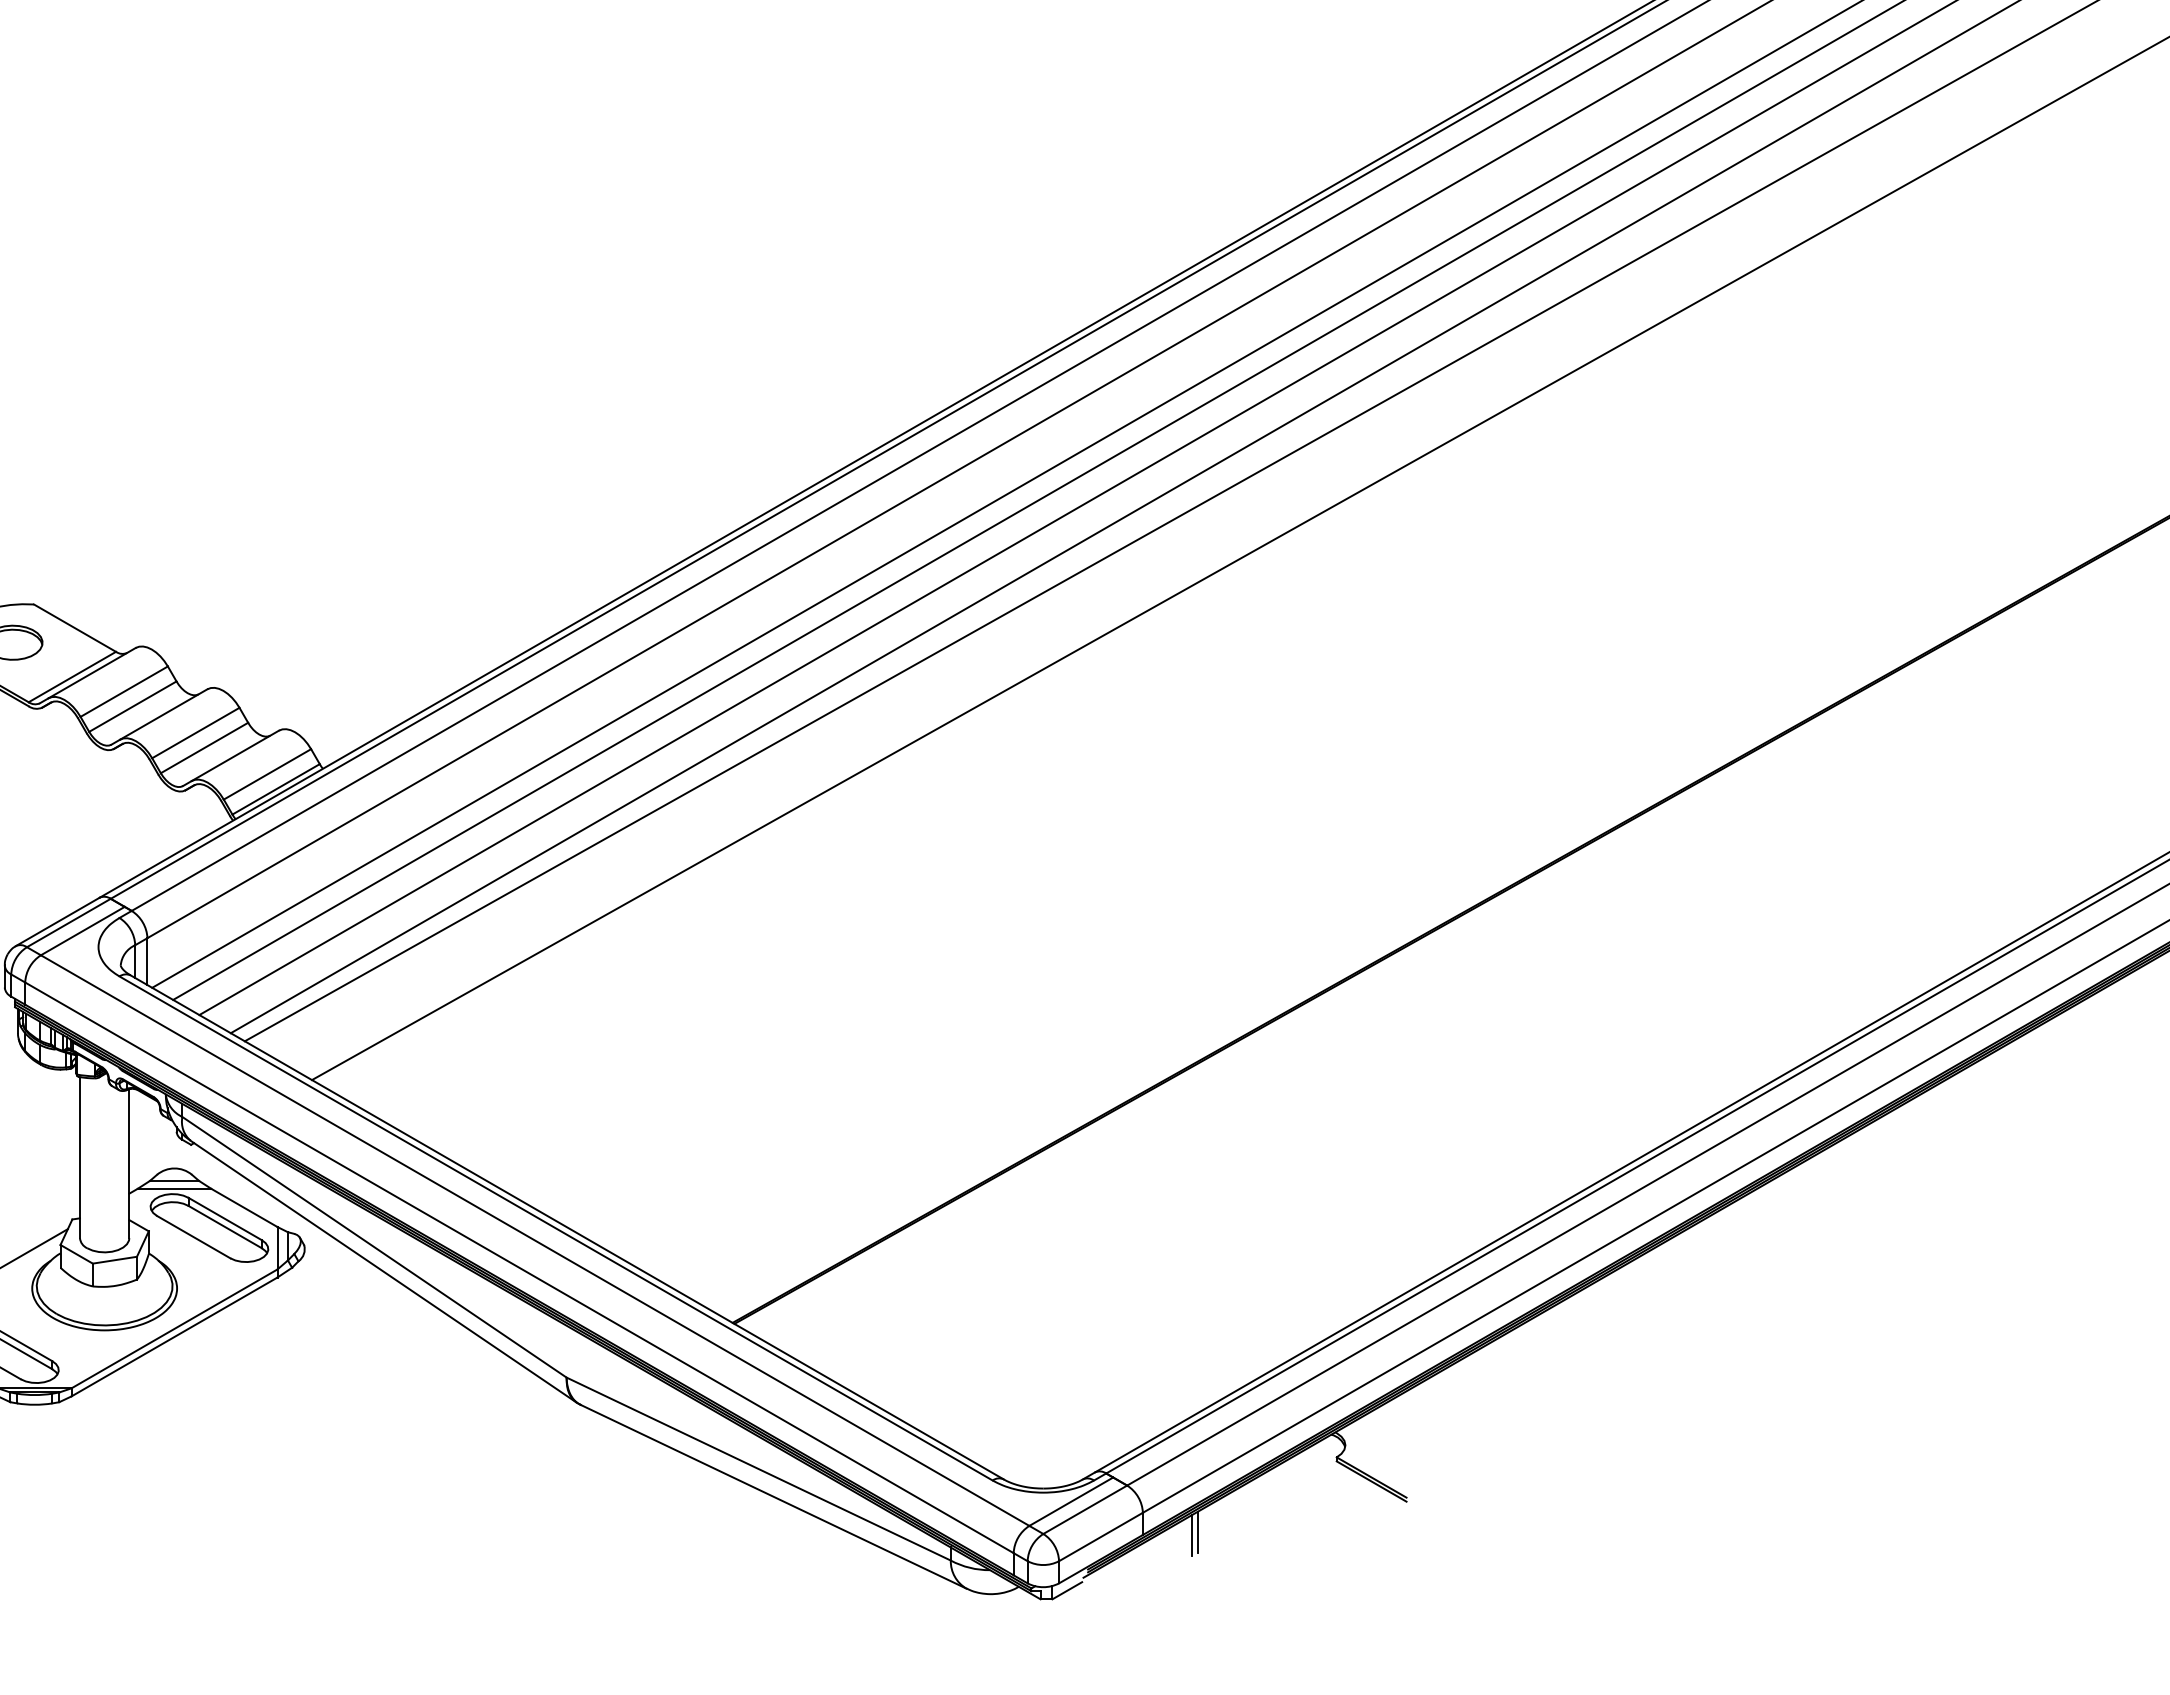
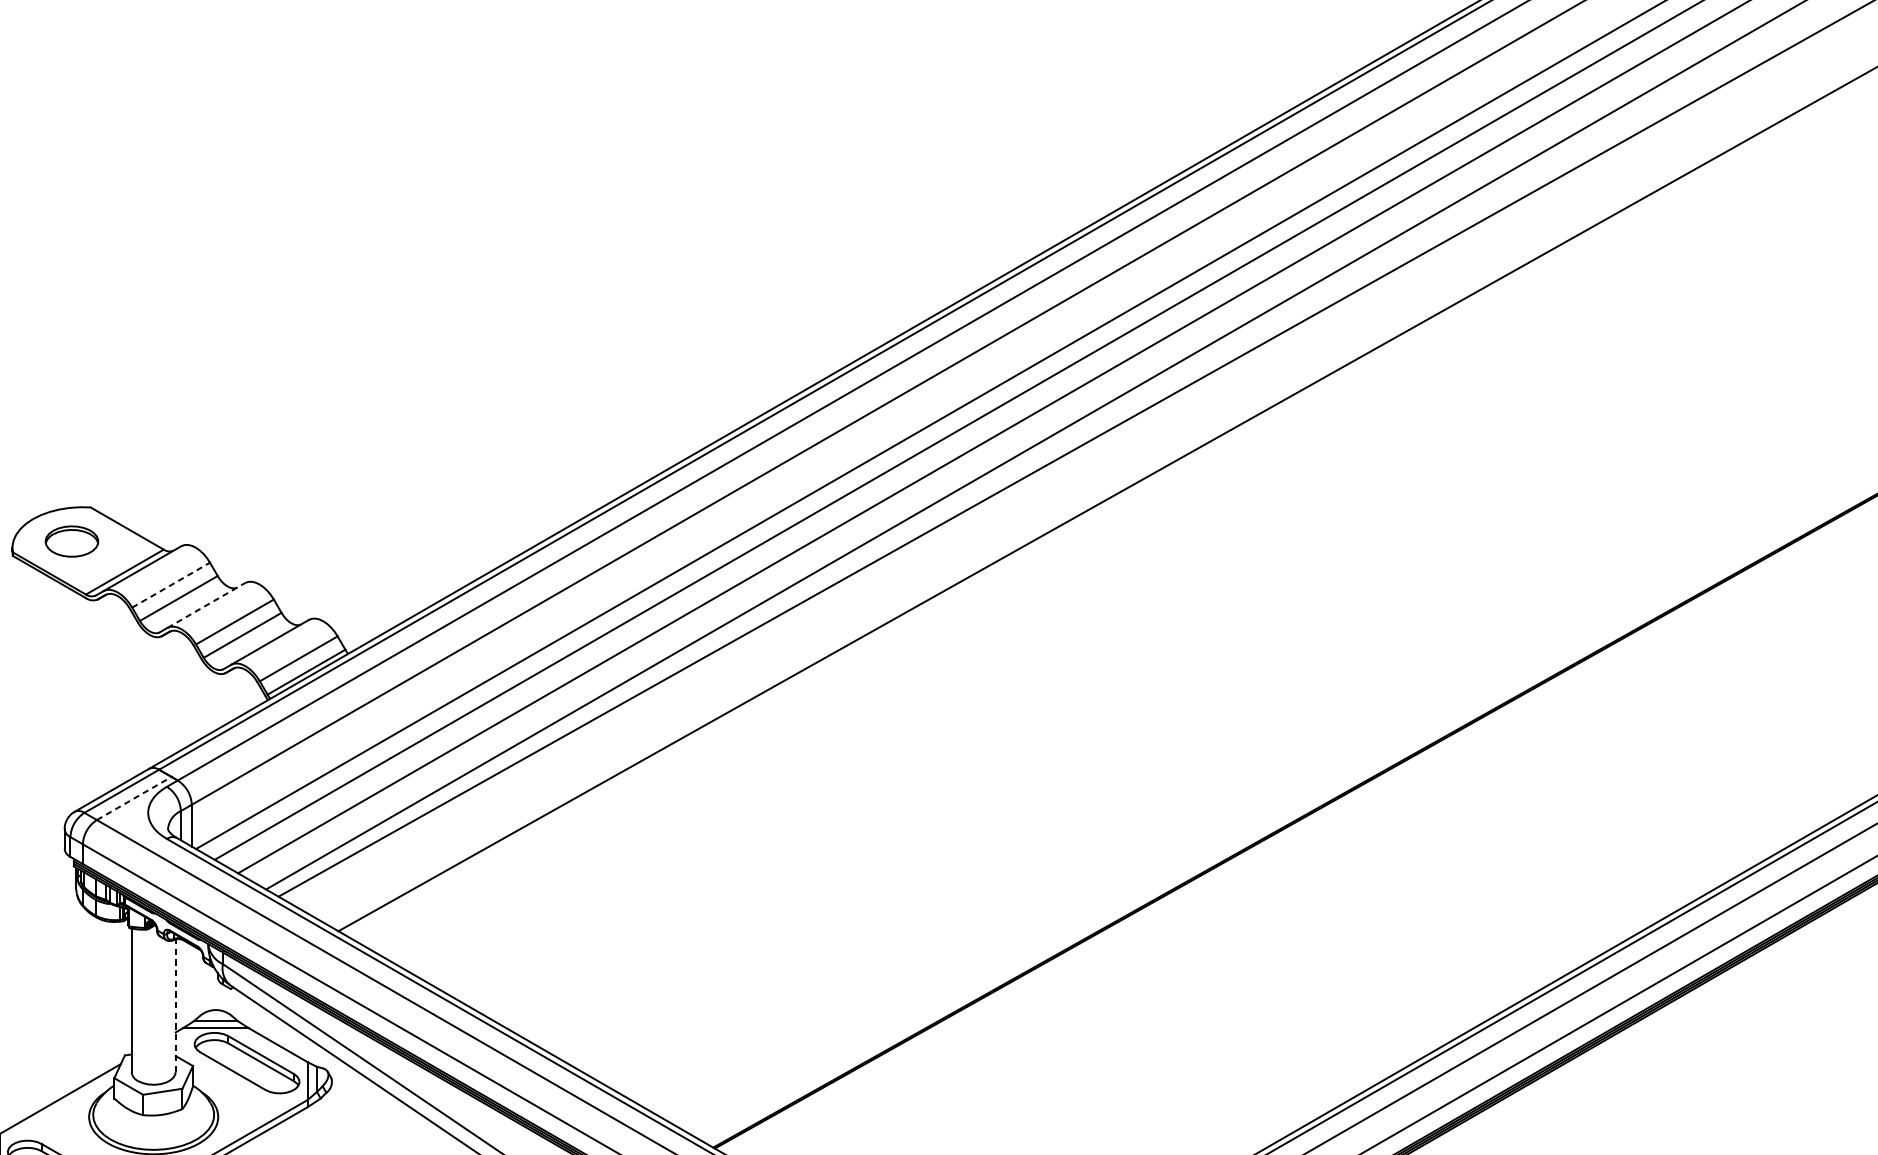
line: (124, 691) -> (171, 584), solid -> dashed
line: (164, 714) -> (206, 605), solid -> dashed
line: (83, 930) -> (134, 797), solid -> dashed
line: (129, 1163) -> (175, 1005), solid -> dashed

